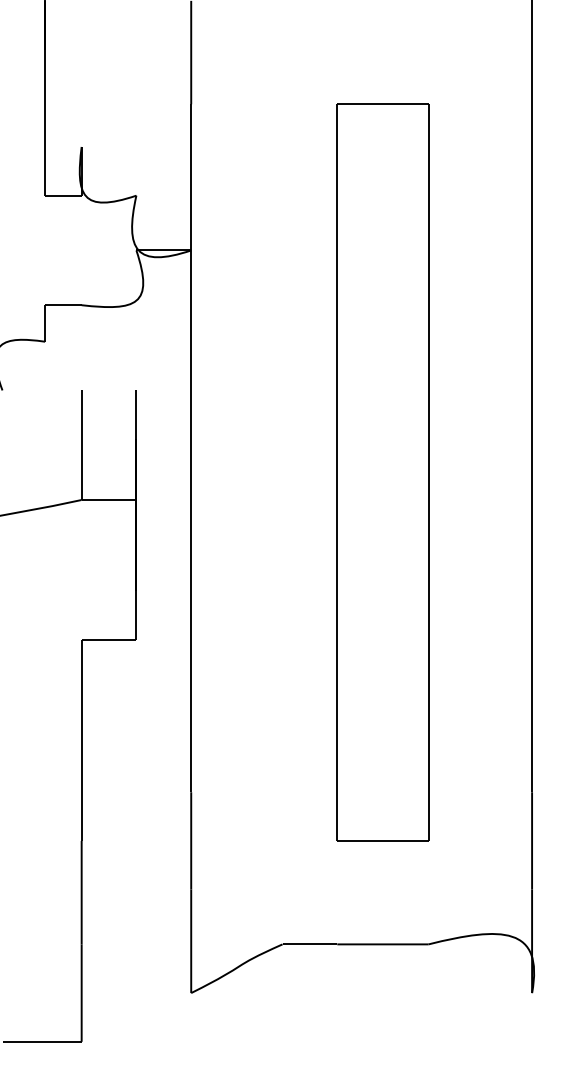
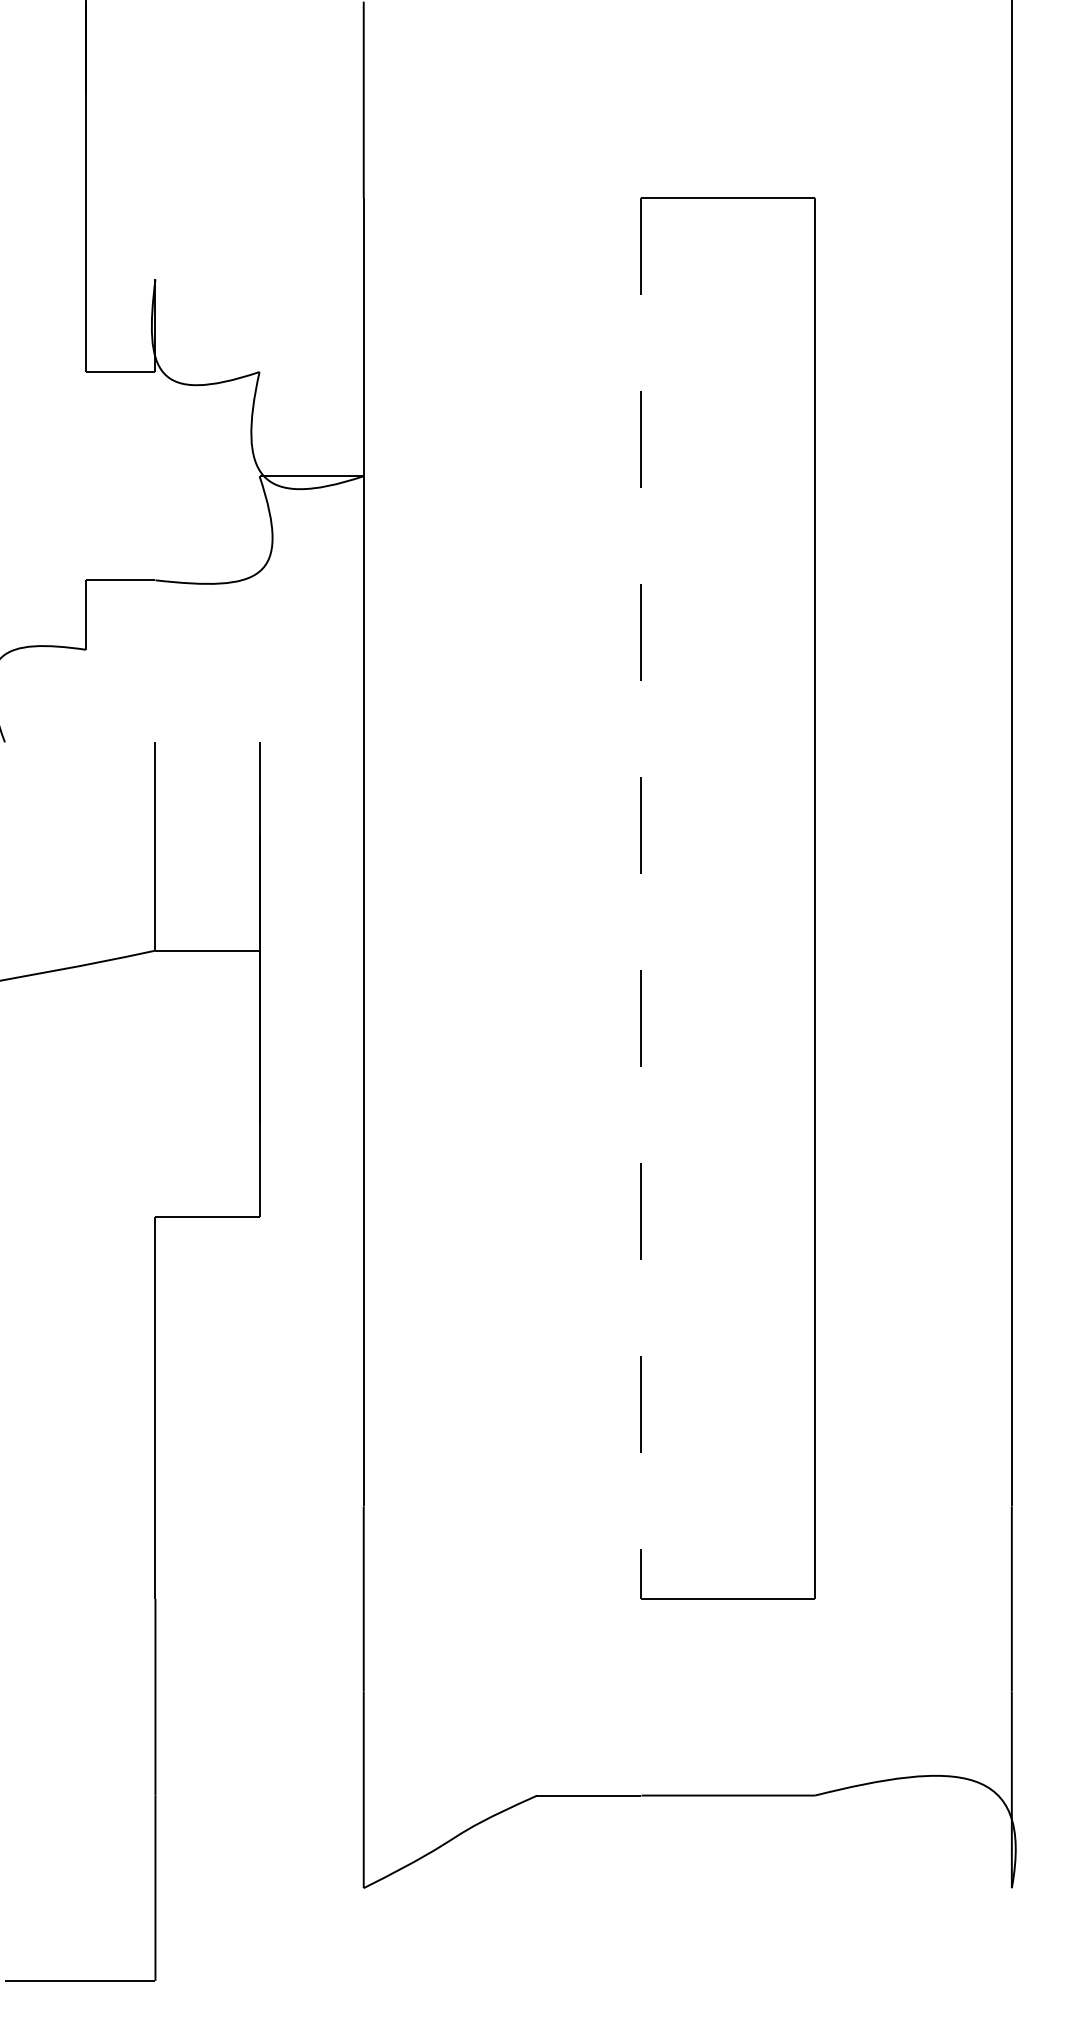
line: (337, 473) -> (641, 900), solid -> dashed

